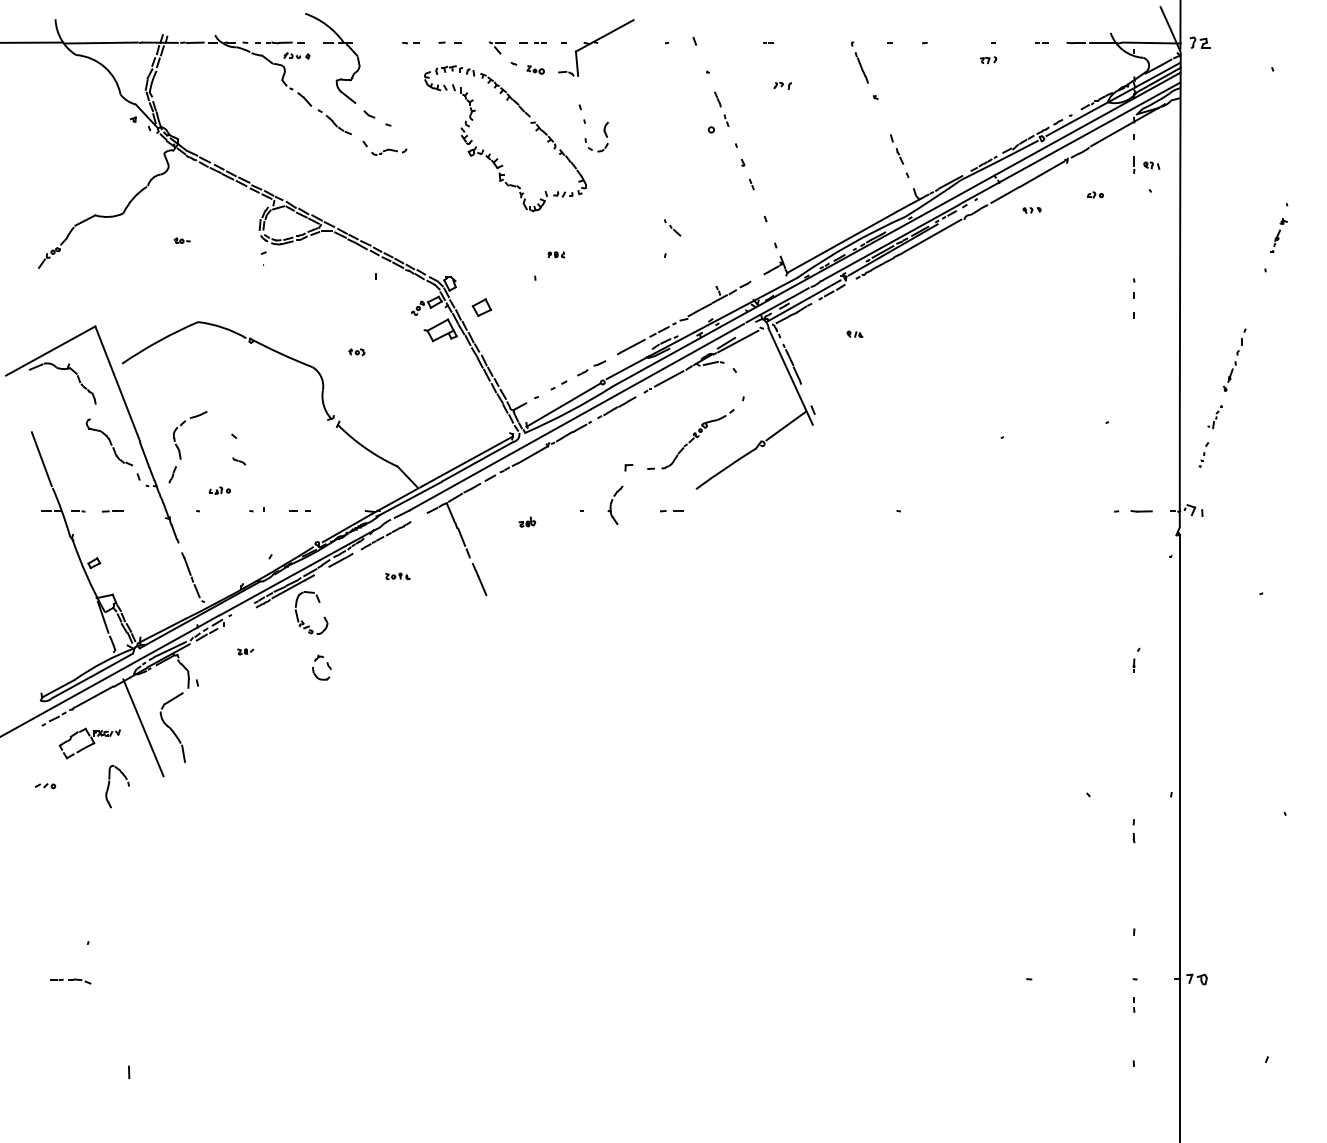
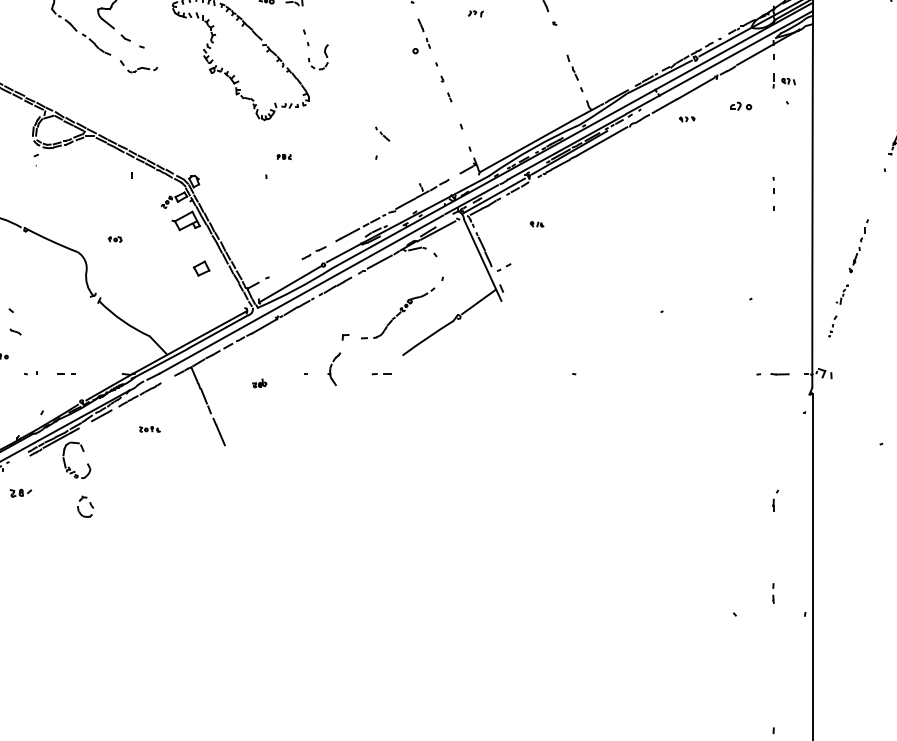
part: (1095, 194) -> (740, 105), size x1.6
part: (481, 307) -> (201, 268), moved
part: (558, 385) -> (503, 267), moved
part: (245, 651) -> (20, 492), size x1.6
part: (1133, 831) -> (773, 593), moved

